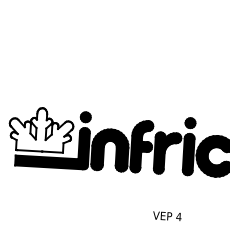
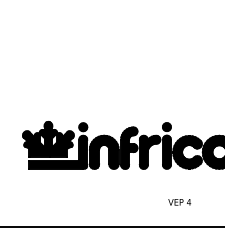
fill: (41, 130) -> (48, 139), added
text: (167, 216) -> (179, 202), moved

